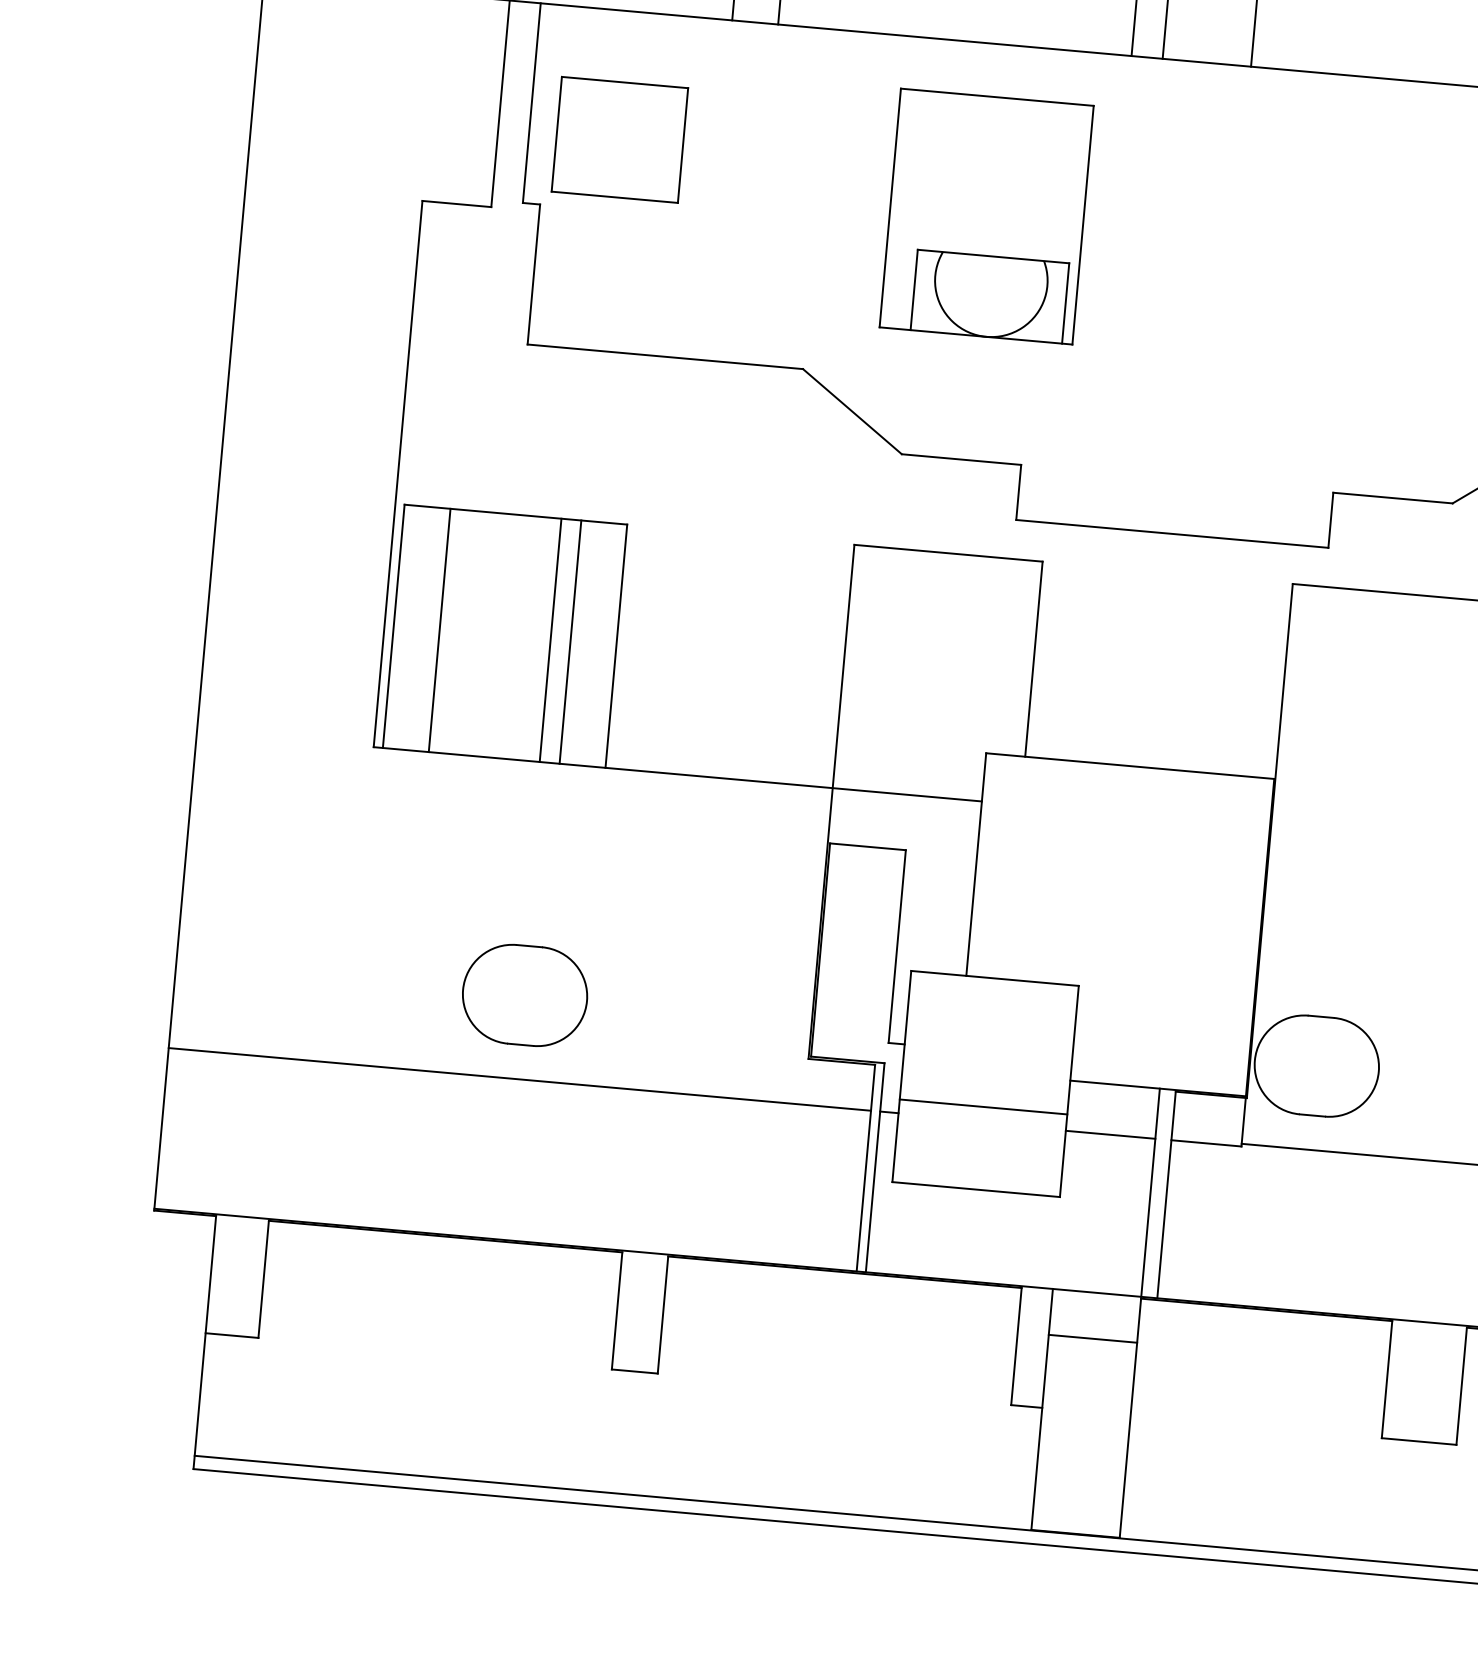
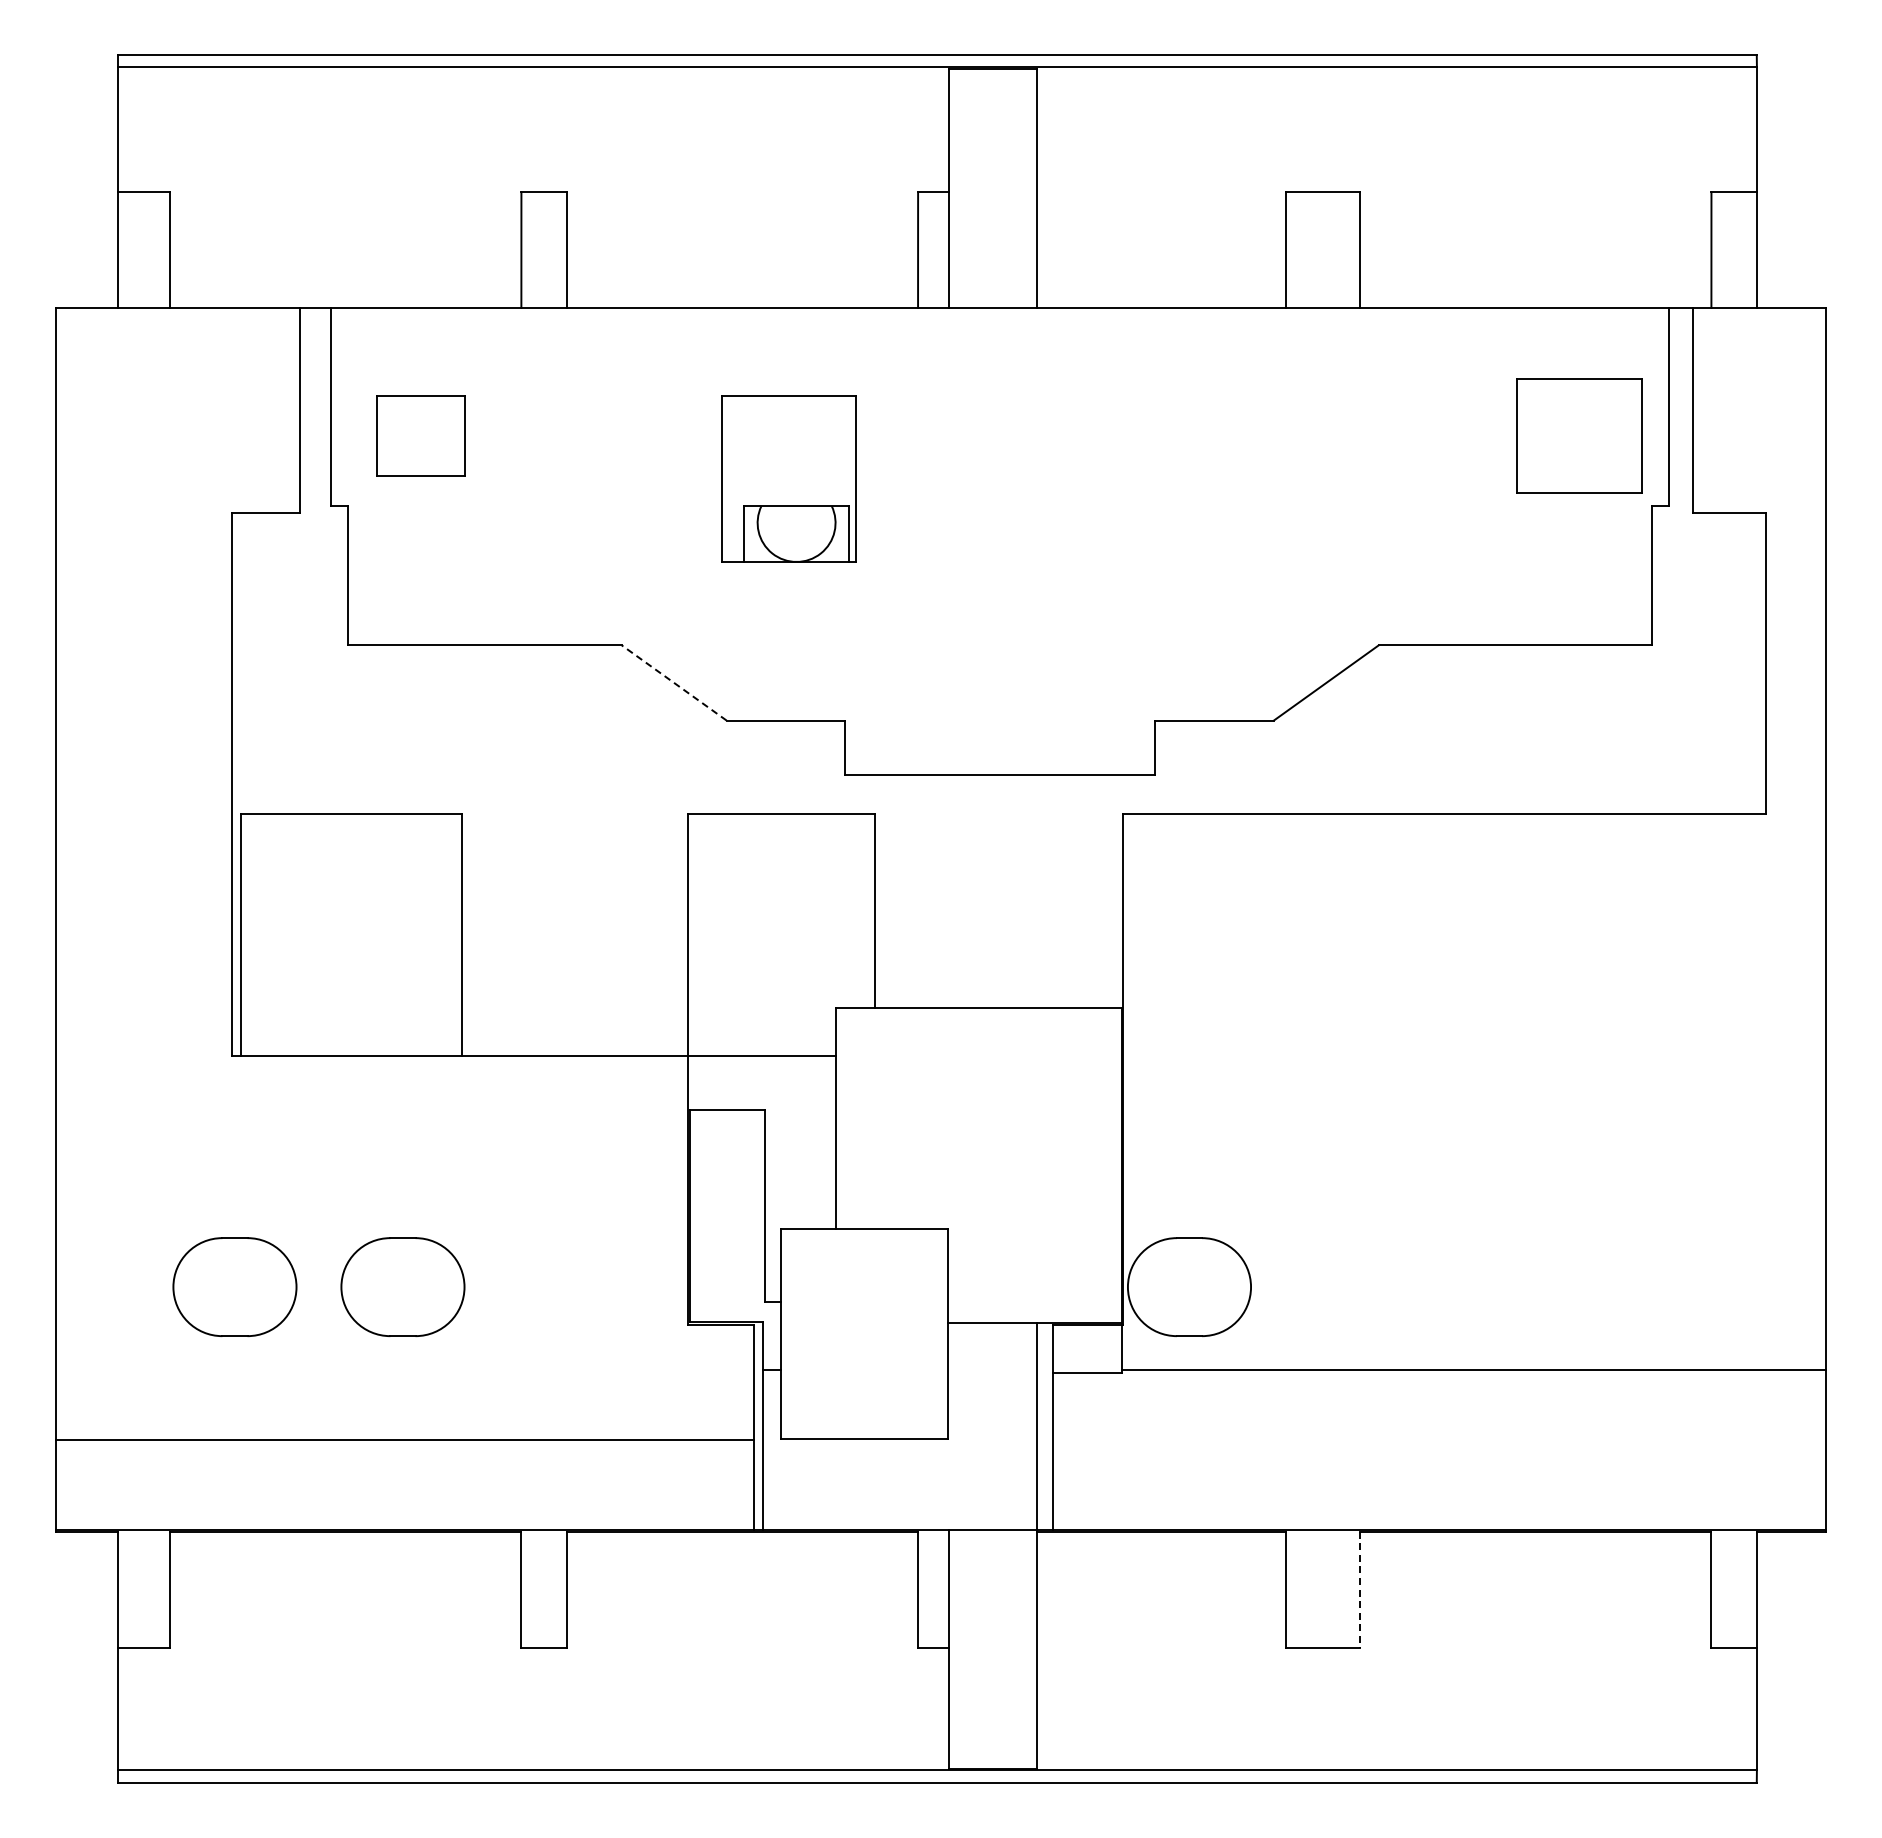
part: (620, 139) -> (421, 435), size x0.7
part: (986, 216) -> (789, 478), size x0.7
line: (852, 412) -> (674, 683), solid -> dashed
line: (439, 630) -> (286, 934), removed
line: (550, 639) -> (396, 934), removed
line: (570, 641) -> (416, 934), removed
part: (355, 979) -> (234, 1286), added
line: (520, 1079) -> (405, 1440), moved
line: (983, 1106) -> (864, 1356), removed
line: (1109, 1134) -> (991, 1372), removed
line: (1092, 1338) -> (992, 1575), removed
line: (1461, 1386) -> (1360, 1590), solid -> dashed

